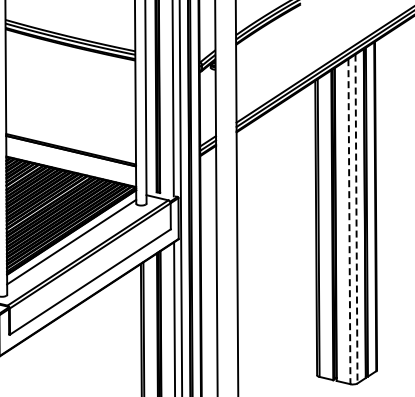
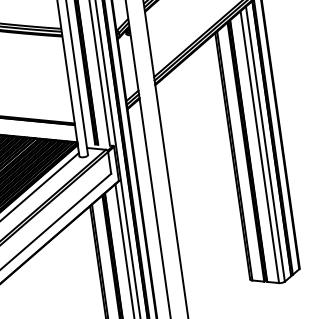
line: (356, 219) -> (265, 144), dashed -> solid
line: (349, 221) -> (259, 147), dashed -> solid

